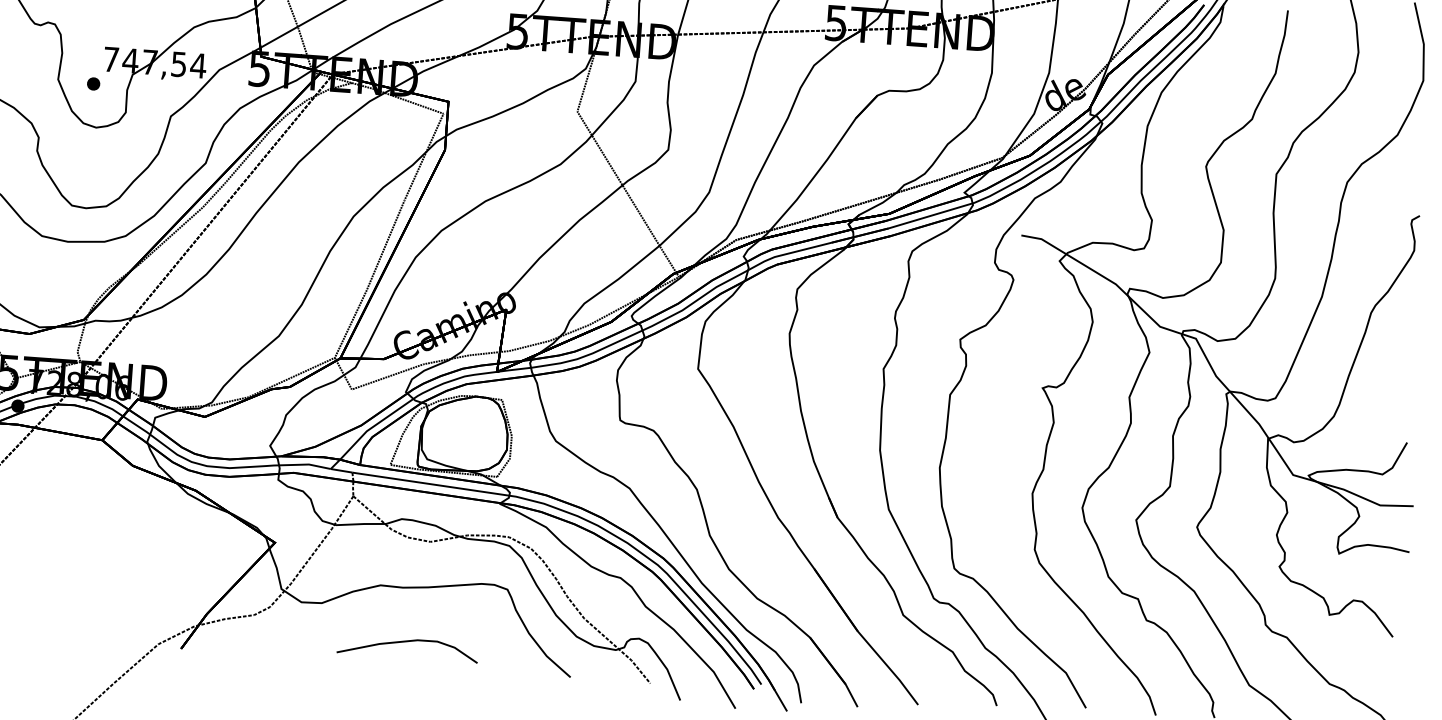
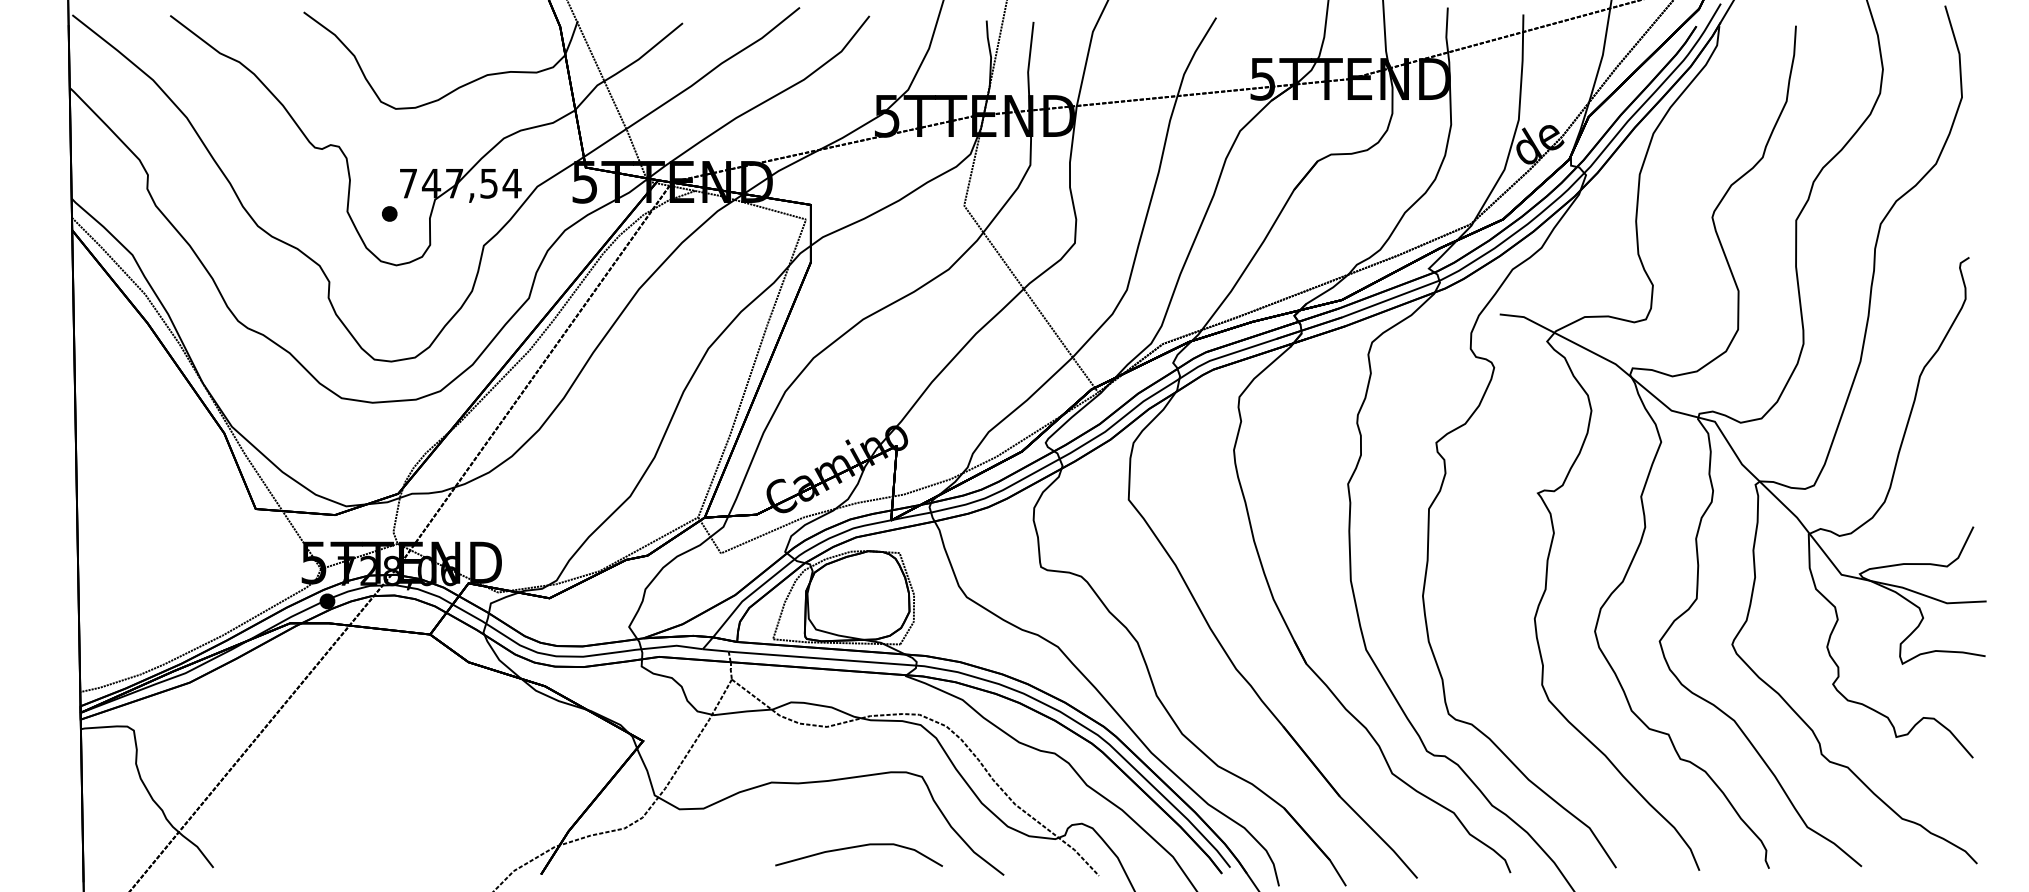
curve: (407, 642) -> (858, 847), moved

